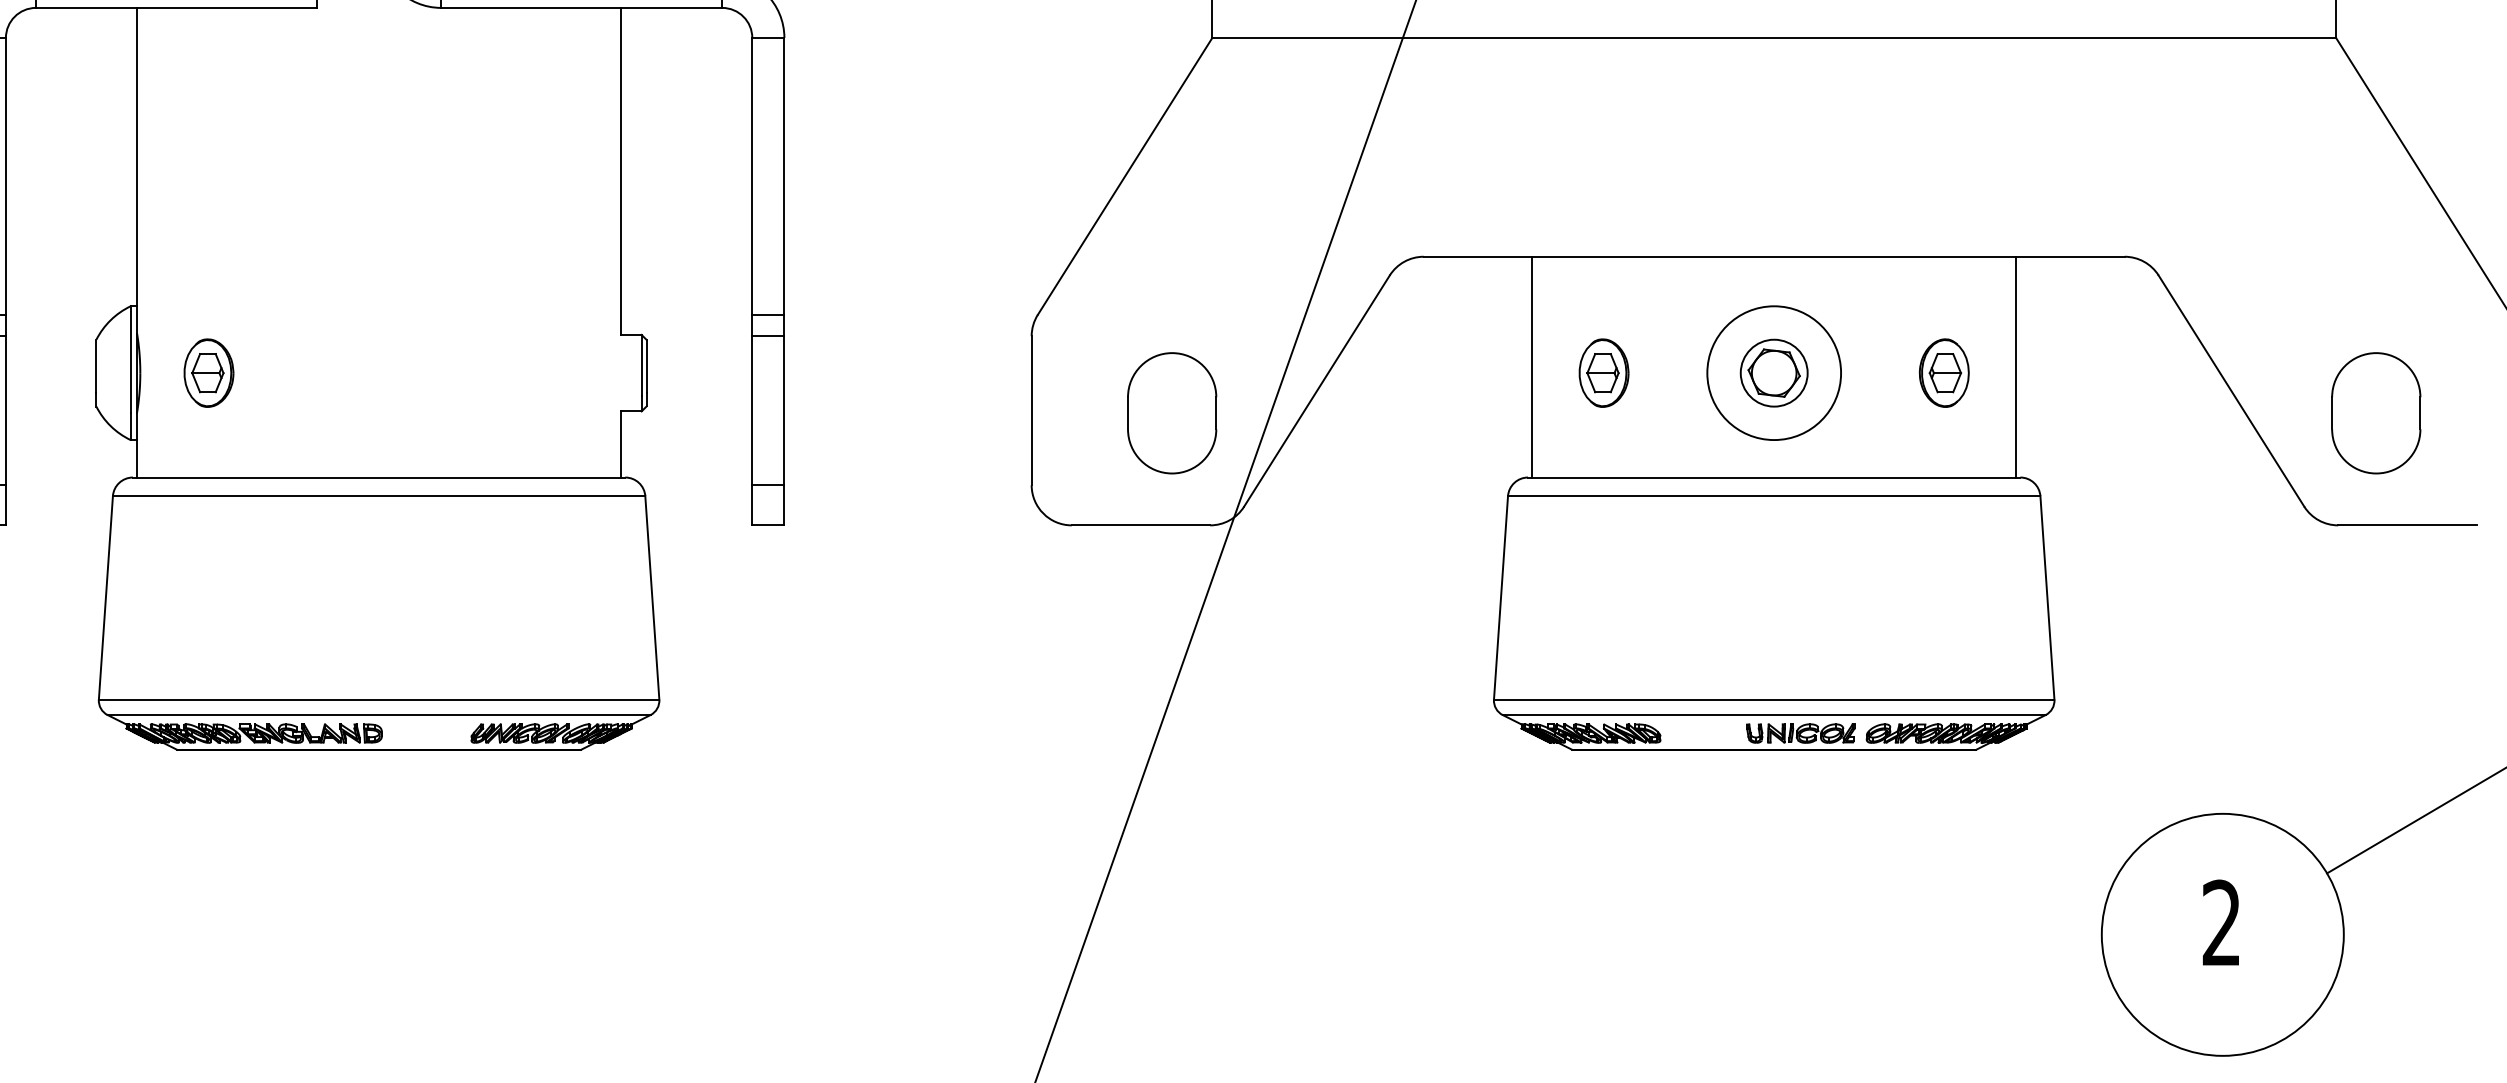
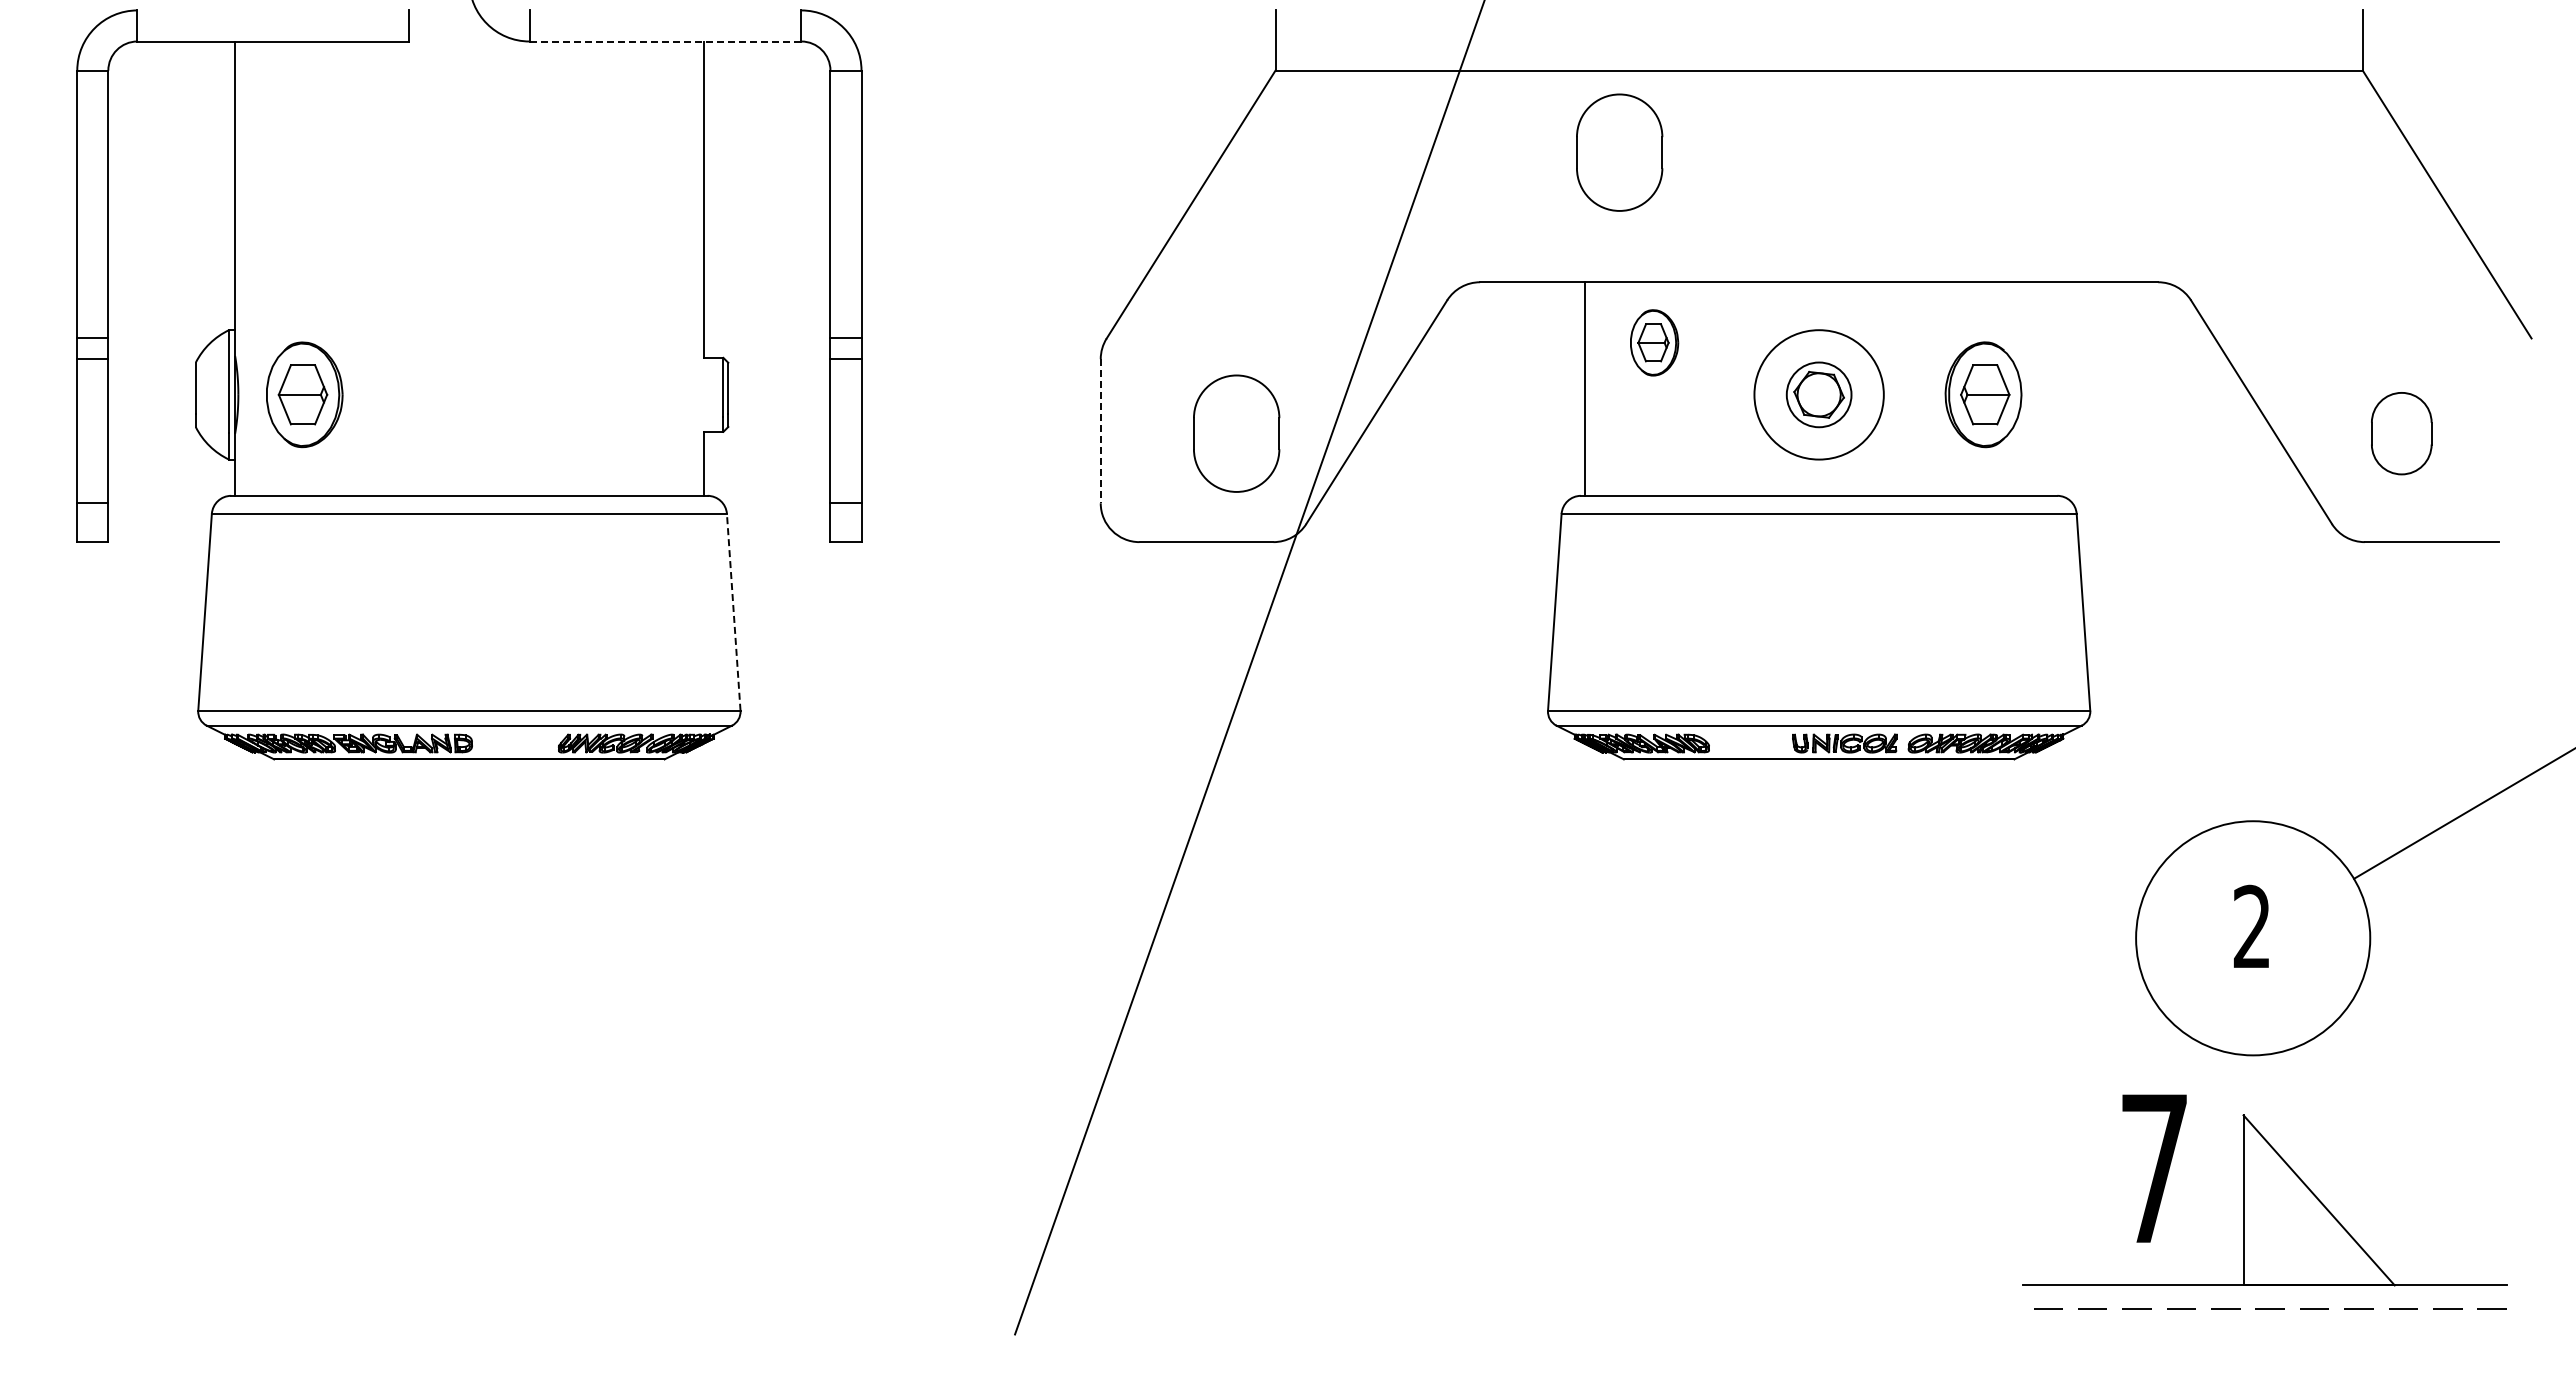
line: (581, 7) -> (665, 41), solid -> dashed
part: (1567, 122) -> (1619, 152), added
line: (2016, 366) -> (2053, 388), removed
part: (208, 372) -> (304, 394), size x1.6
part: (1604, 372) -> (1654, 342), moved
part: (1944, 372) -> (1983, 394), size x1.6
line: (1031, 411) -> (1100, 431), solid -> dashed
part: (2376, 413) -> (2401, 433), size x0.7
line: (652, 598) -> (733, 612), solid -> dashed

